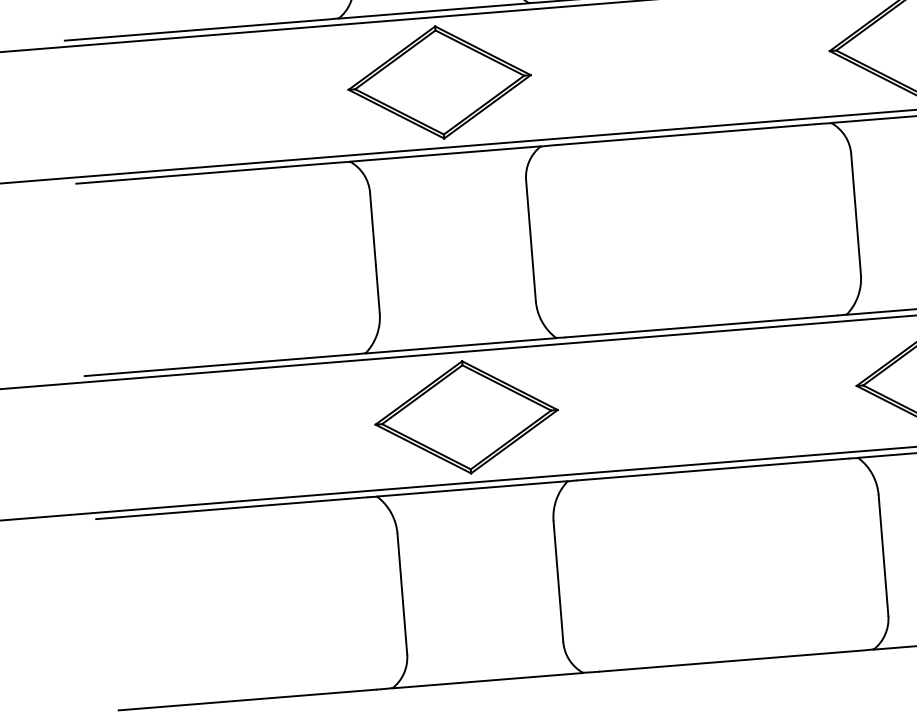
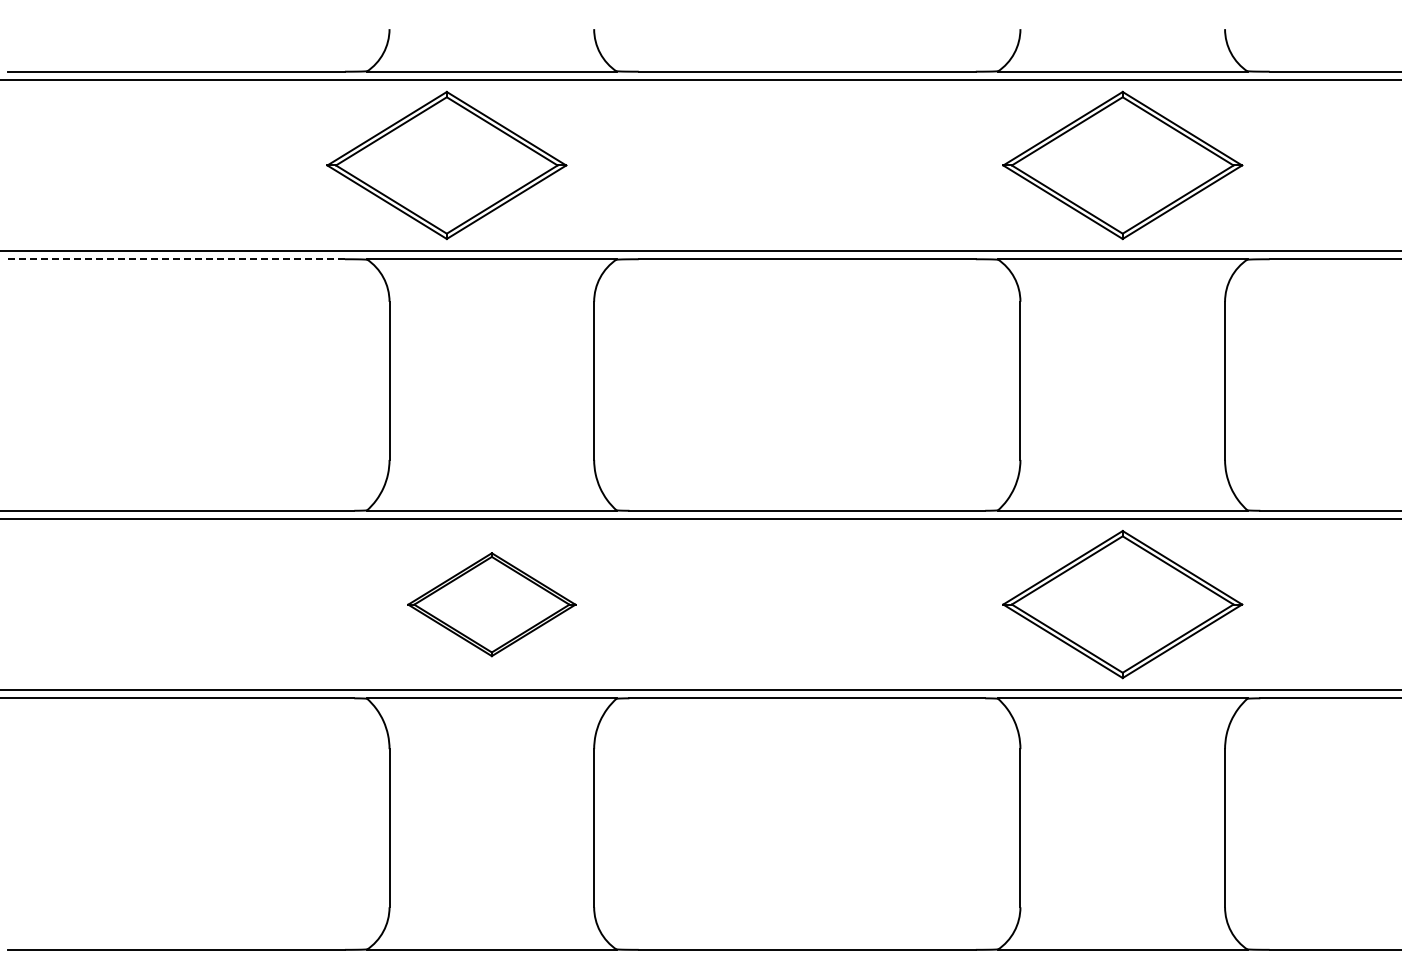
part: (439, 82) -> (446, 165), moved
line: (204, 173) -> (176, 259), solid -> dashed
part: (466, 417) -> (491, 604), size x0.7

